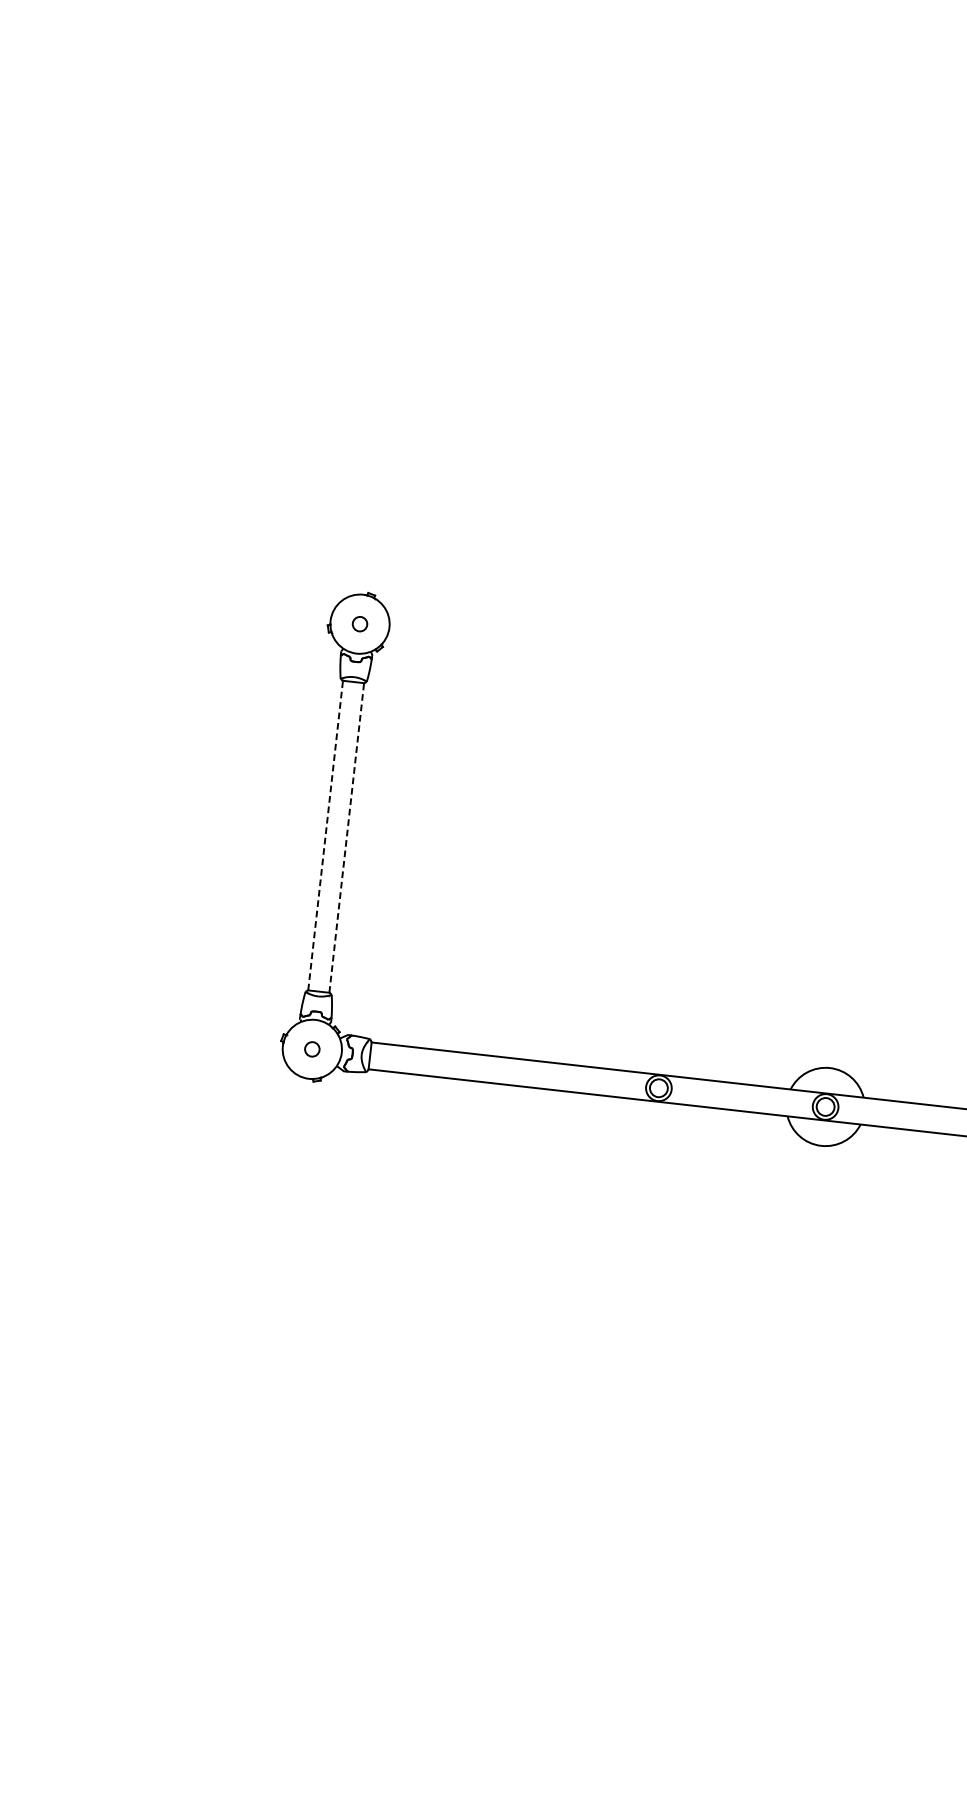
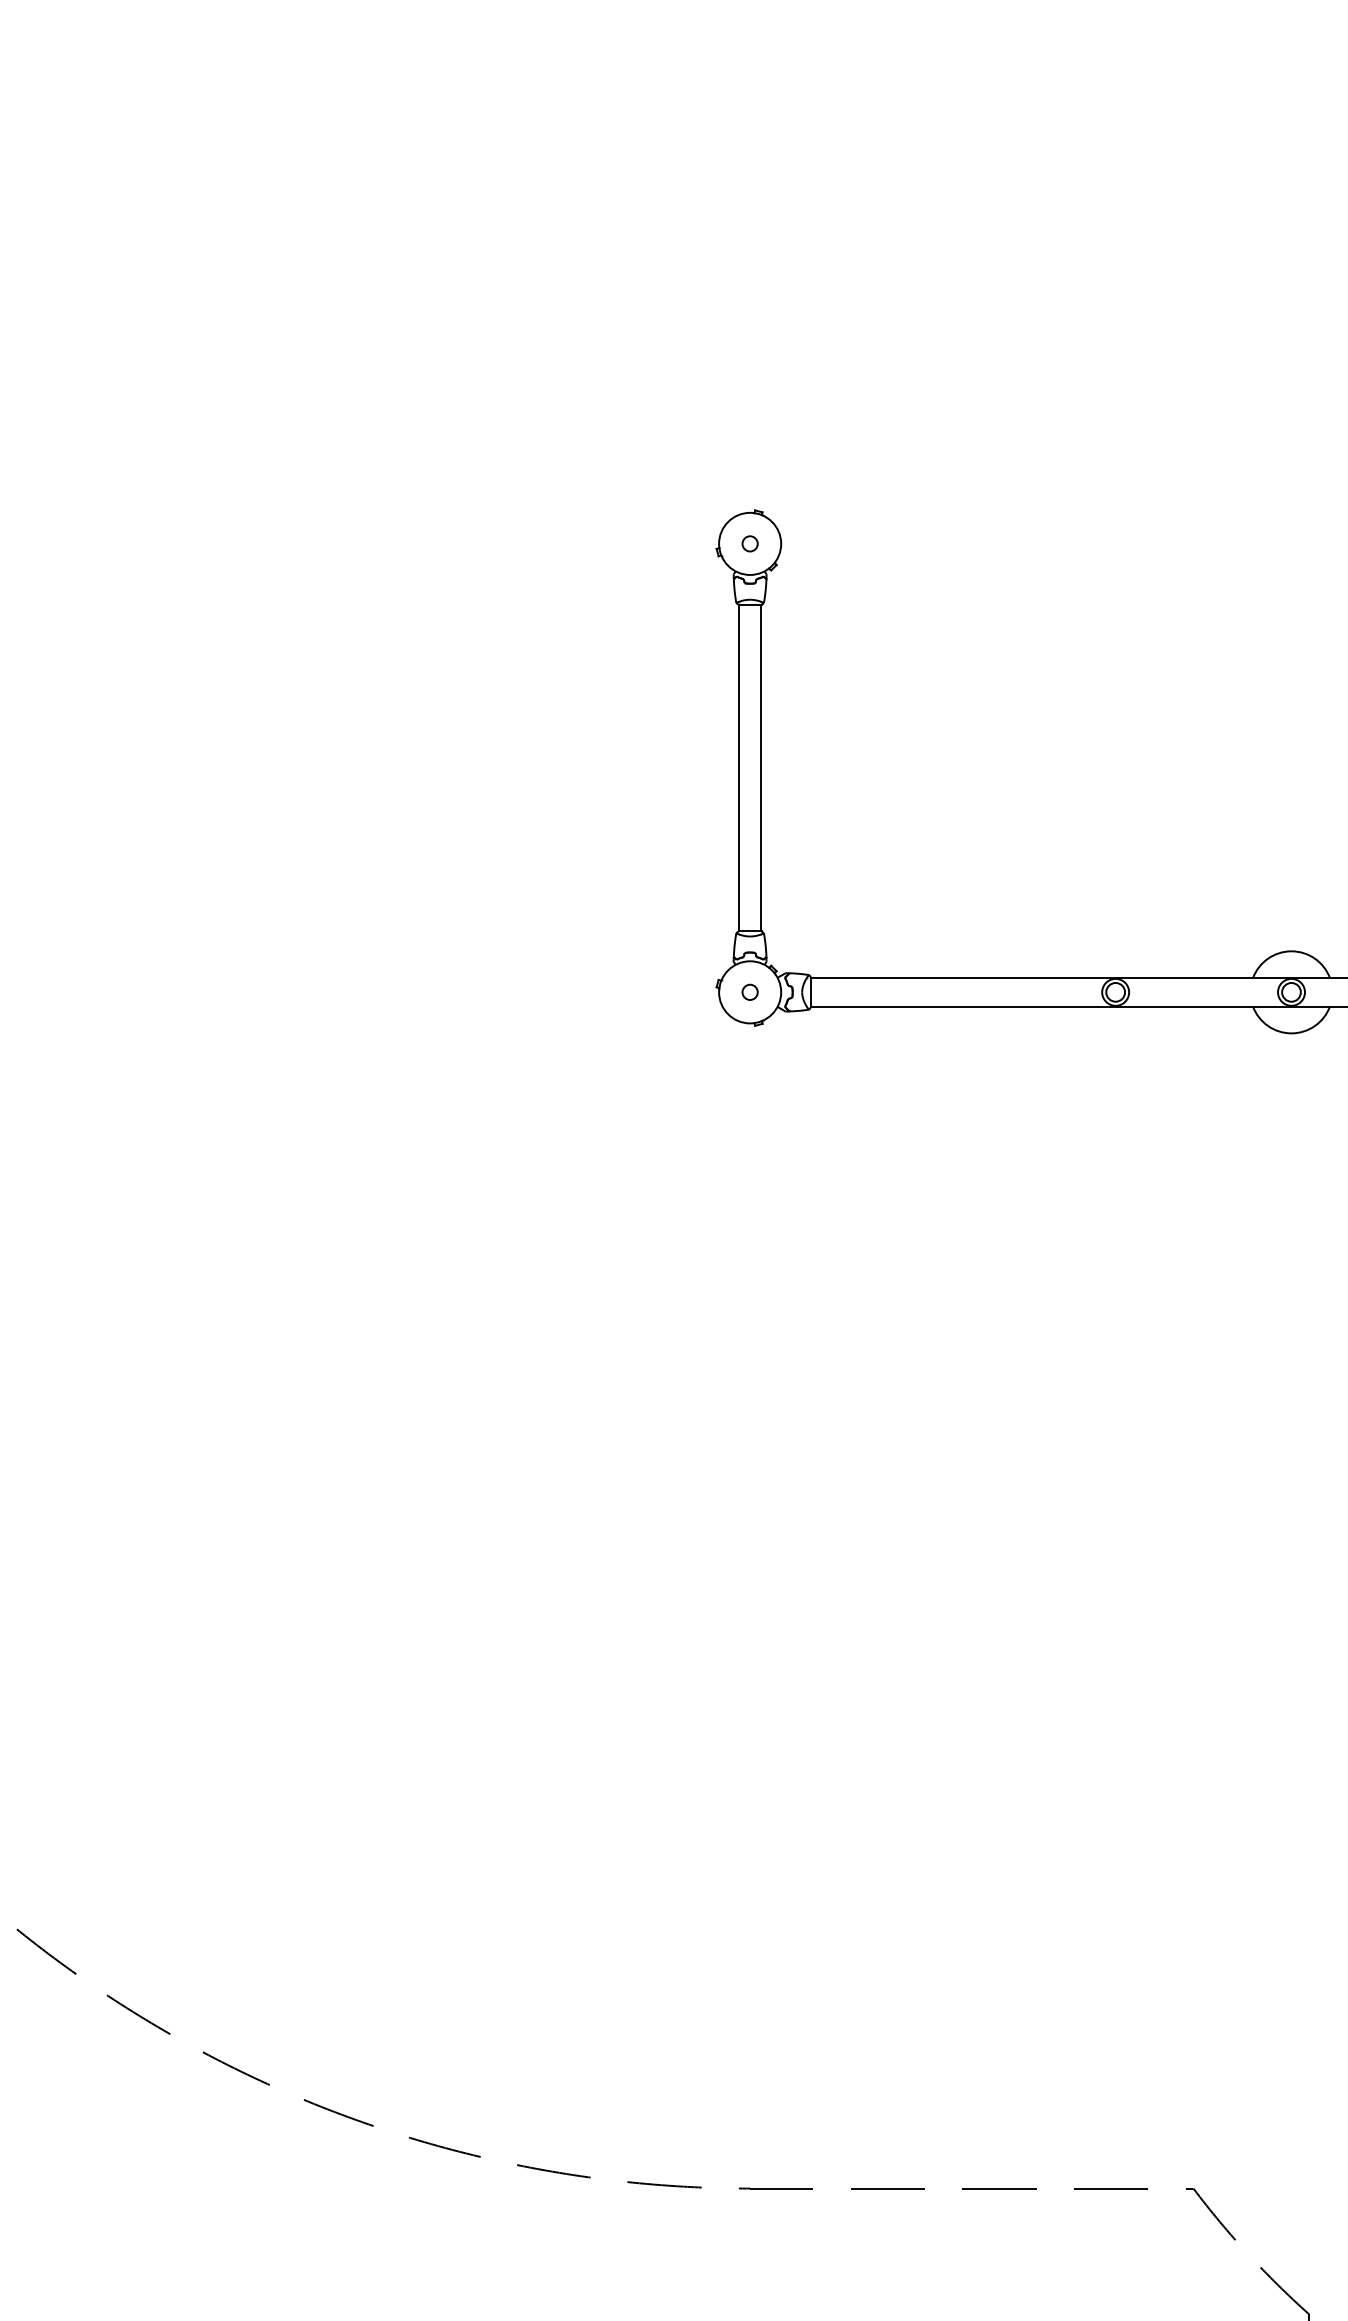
line: (326, 835) -> (739, 767), dashed -> solid
line: (347, 837) -> (761, 767), dashed -> solid

